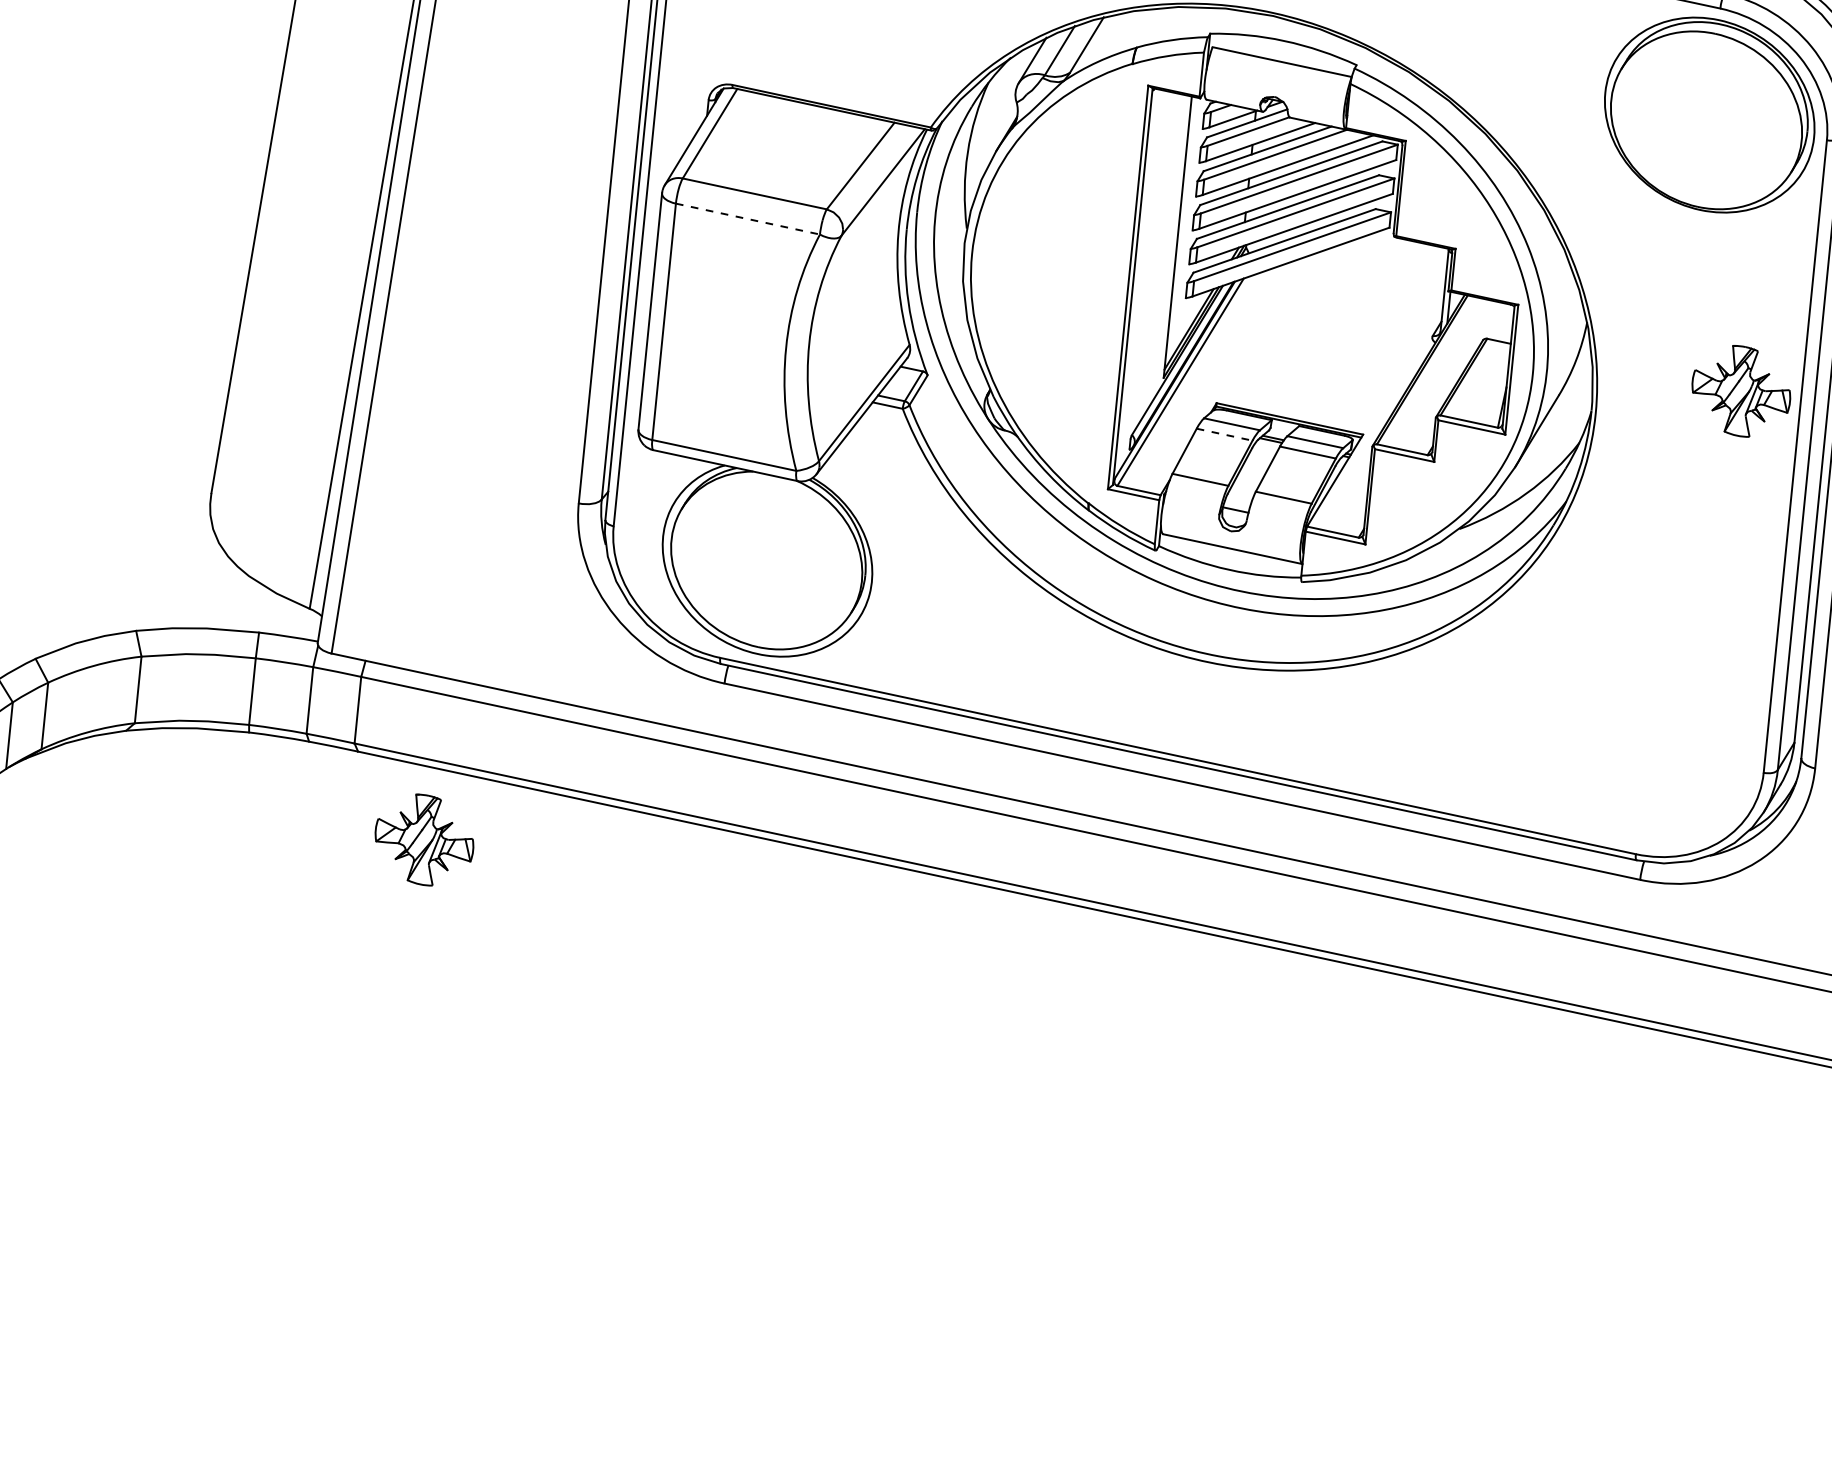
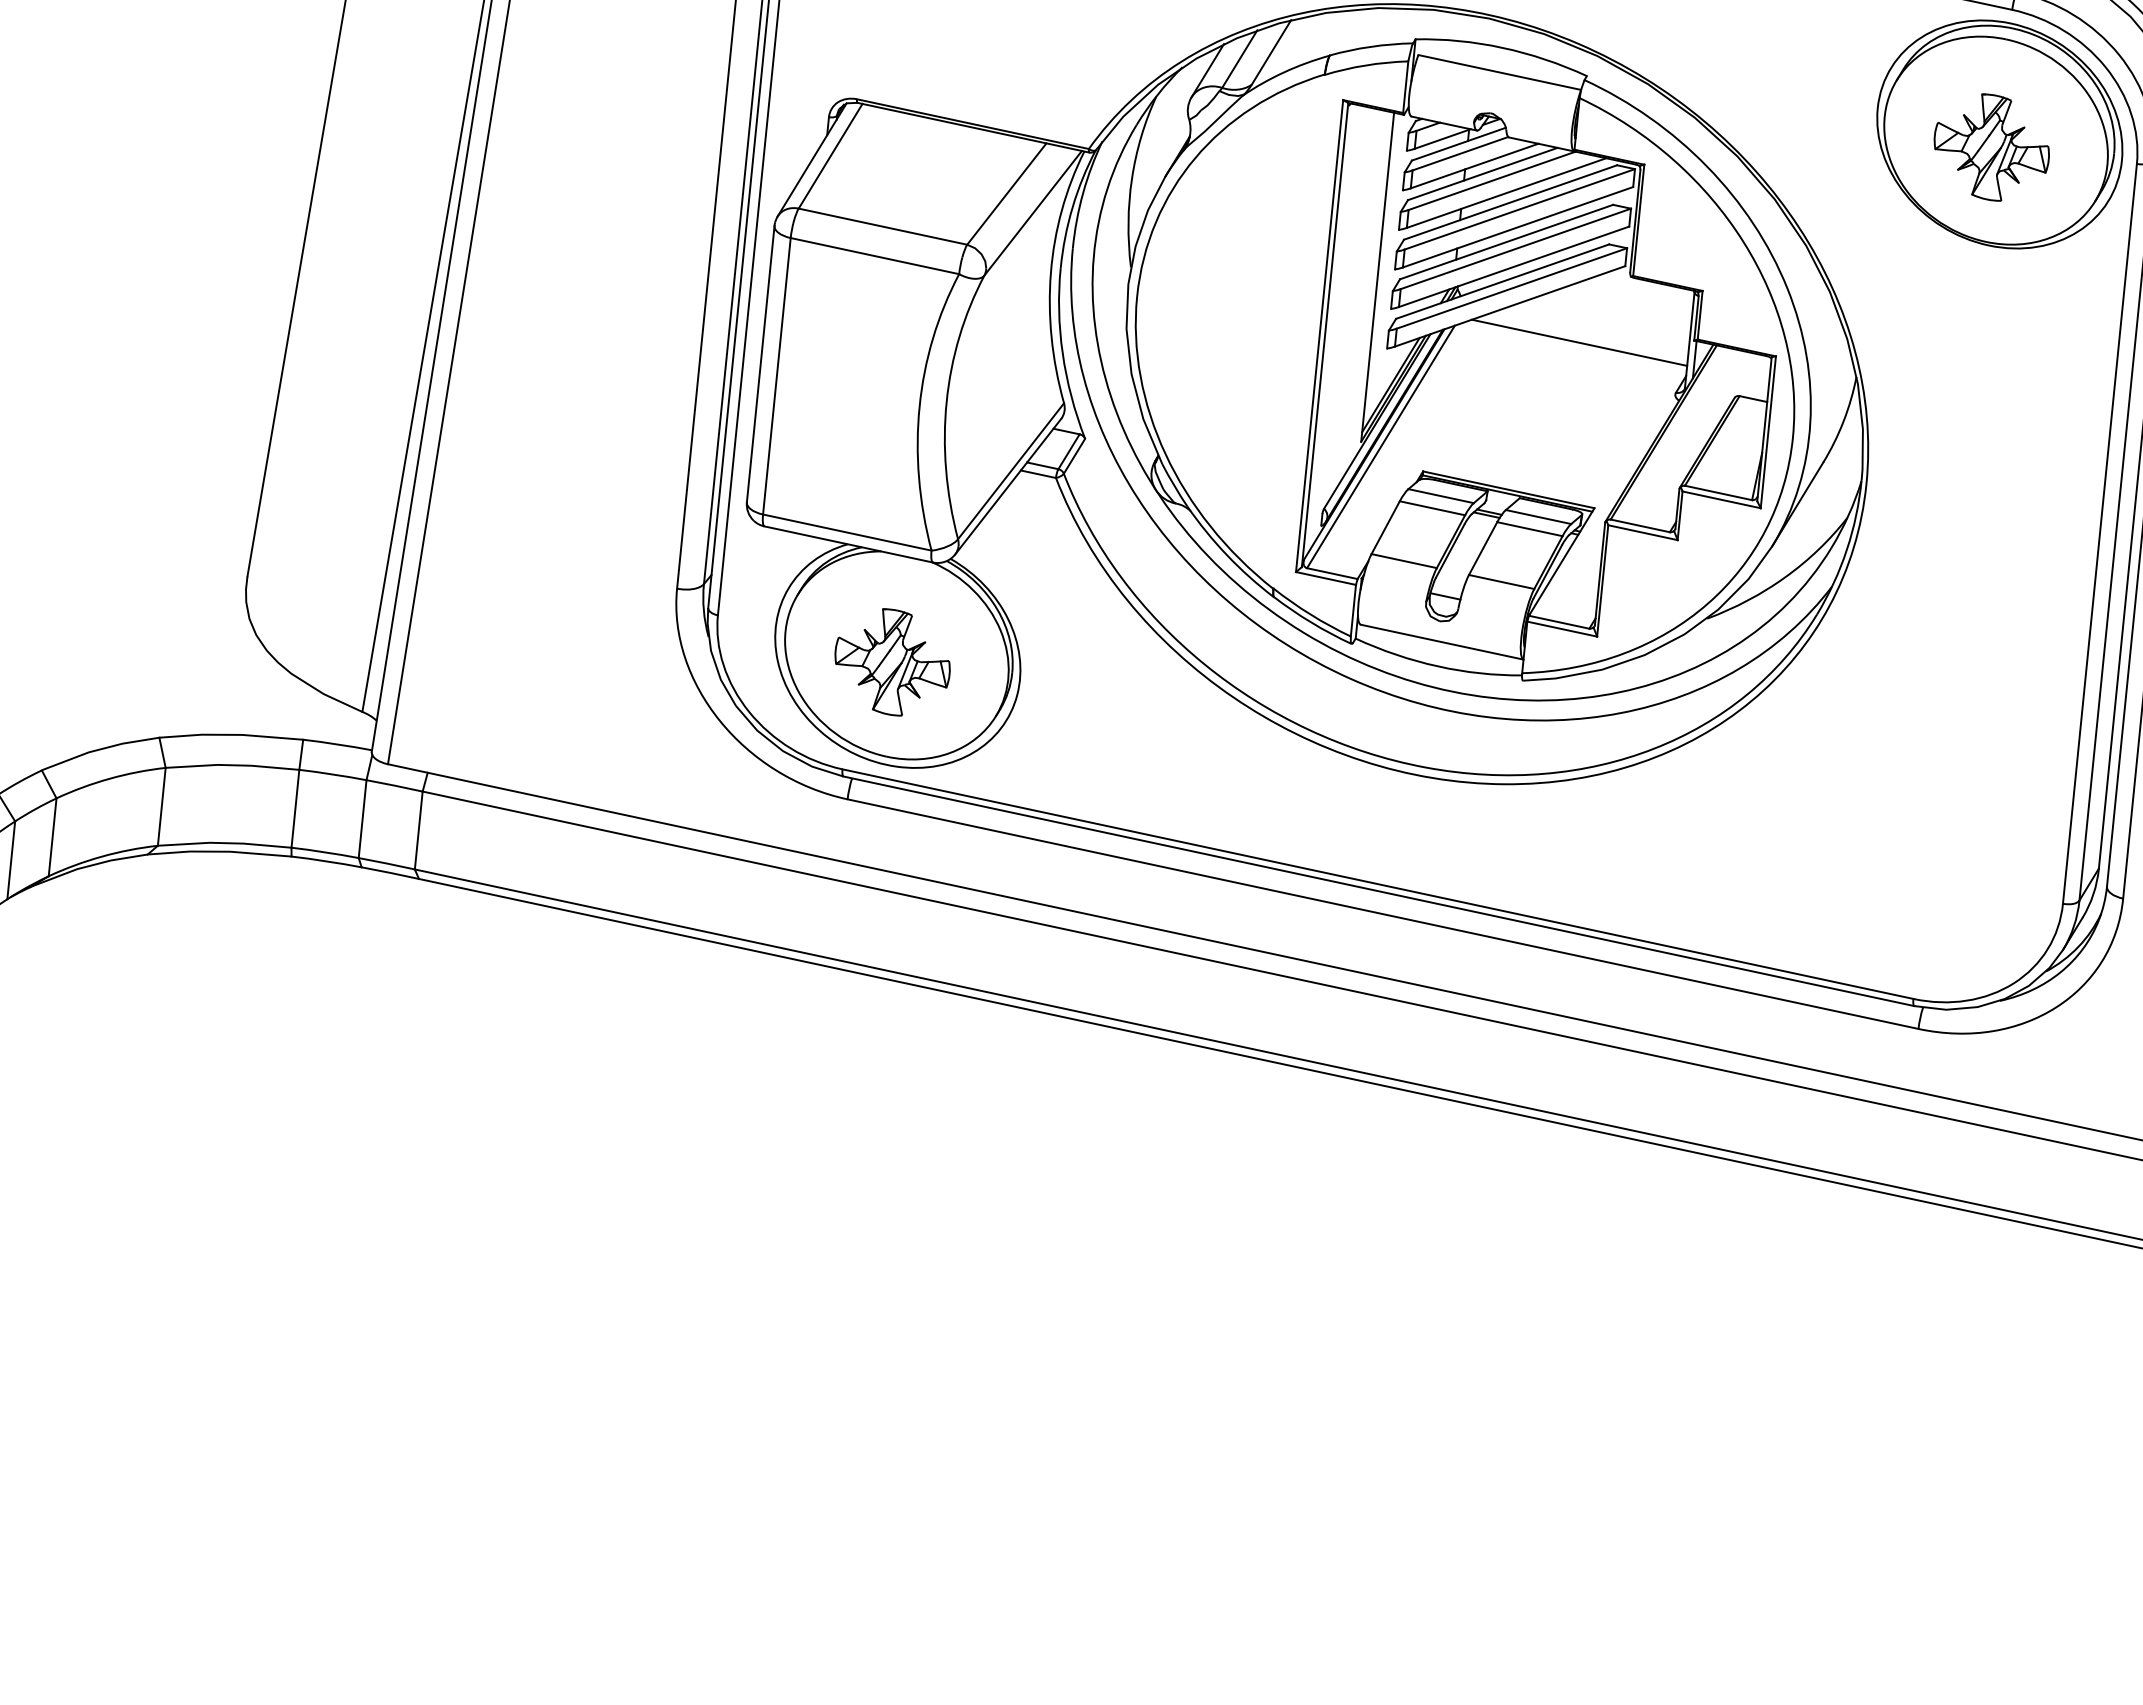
line: (748, 219) -> (875, 256), dashed -> solid
line: (1350, 292) -> (1579, 342), added
part: (1741, 391) -> (1991, 147), moved
line: (1224, 434) -> (1432, 508), dashed -> solid
part: (424, 840) -> (892, 662), moved

